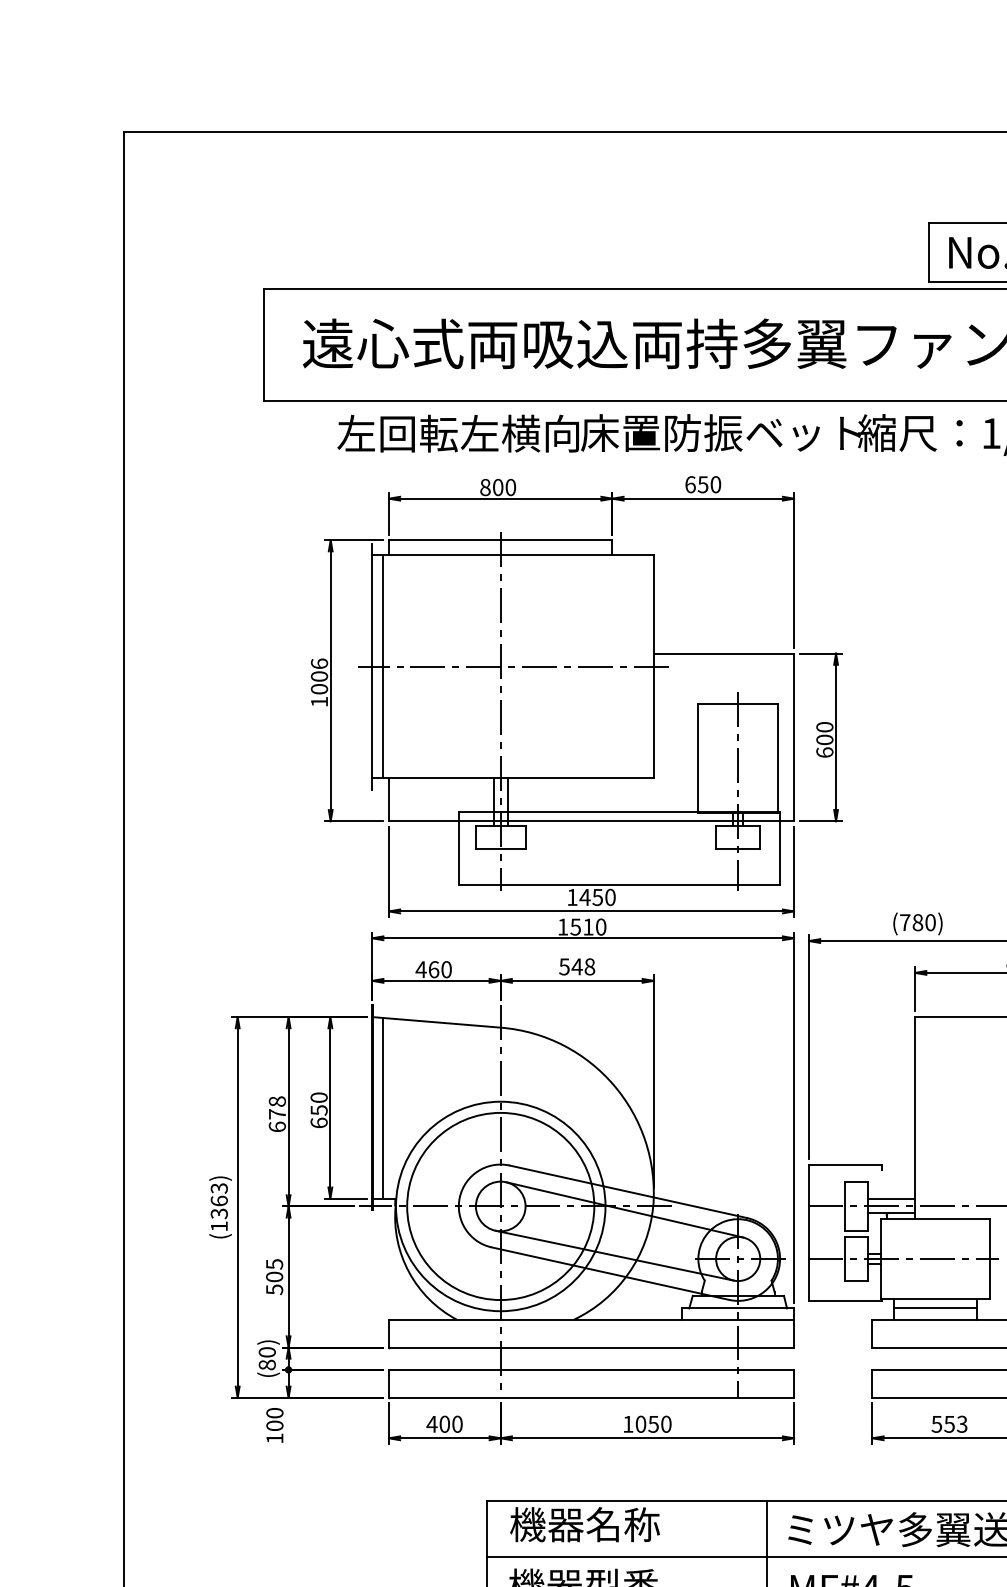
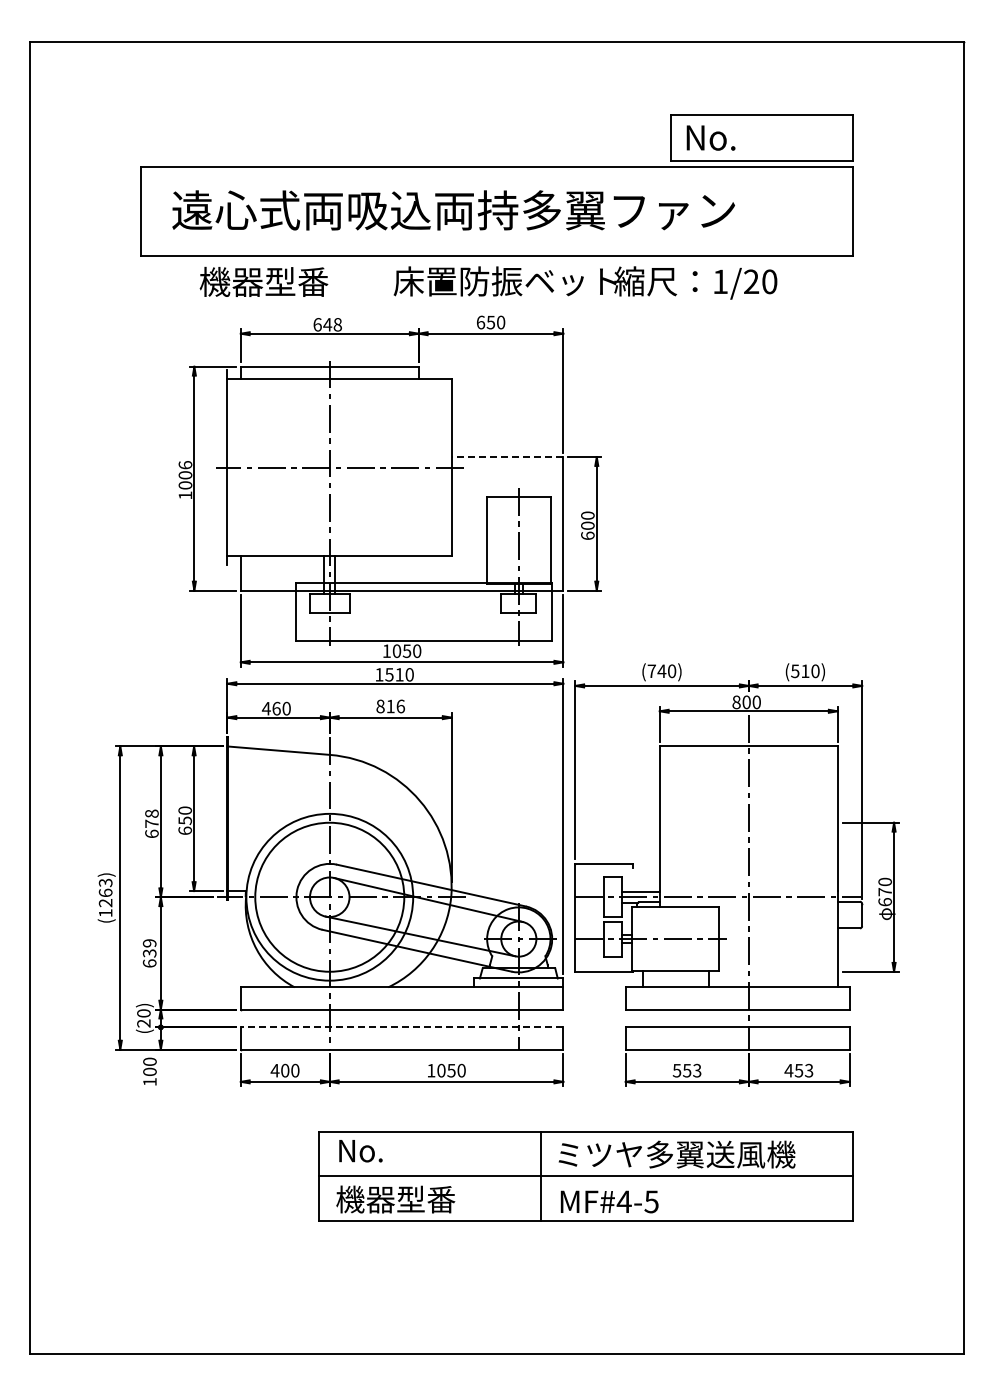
text: (457, 433) -> (295, 281), 左回転左横向 -> 機器型番
text: (497, 487) -> (327, 324), 800 -> 648
line: (723, 654) -> (507, 457), solid -> dashed
line: (383, 666) -> (236, 467), removed
text: (584, 896) -> (396, 650), 1450 -> 1050
text: (917, 922) -> (661, 671), (780) -> (740)
text: (576, 966) -> (390, 706), 548 -> 816
line: (383, 1108) -> (236, 819), removed
text: (219, 1214) -> (105, 903), (1363) -> (1263)
text: (274, 1277) -> (149, 953), 505 -> 639
line: (934, 1308) -> (675, 978), removed
text: (266, 1365) -> (143, 1023), (80) -> (20)
line: (590, 1370) -> (401, 1027), solid -> dashed
text: (584, 1524) -> (396, 1150), 機器名称 -> No.

